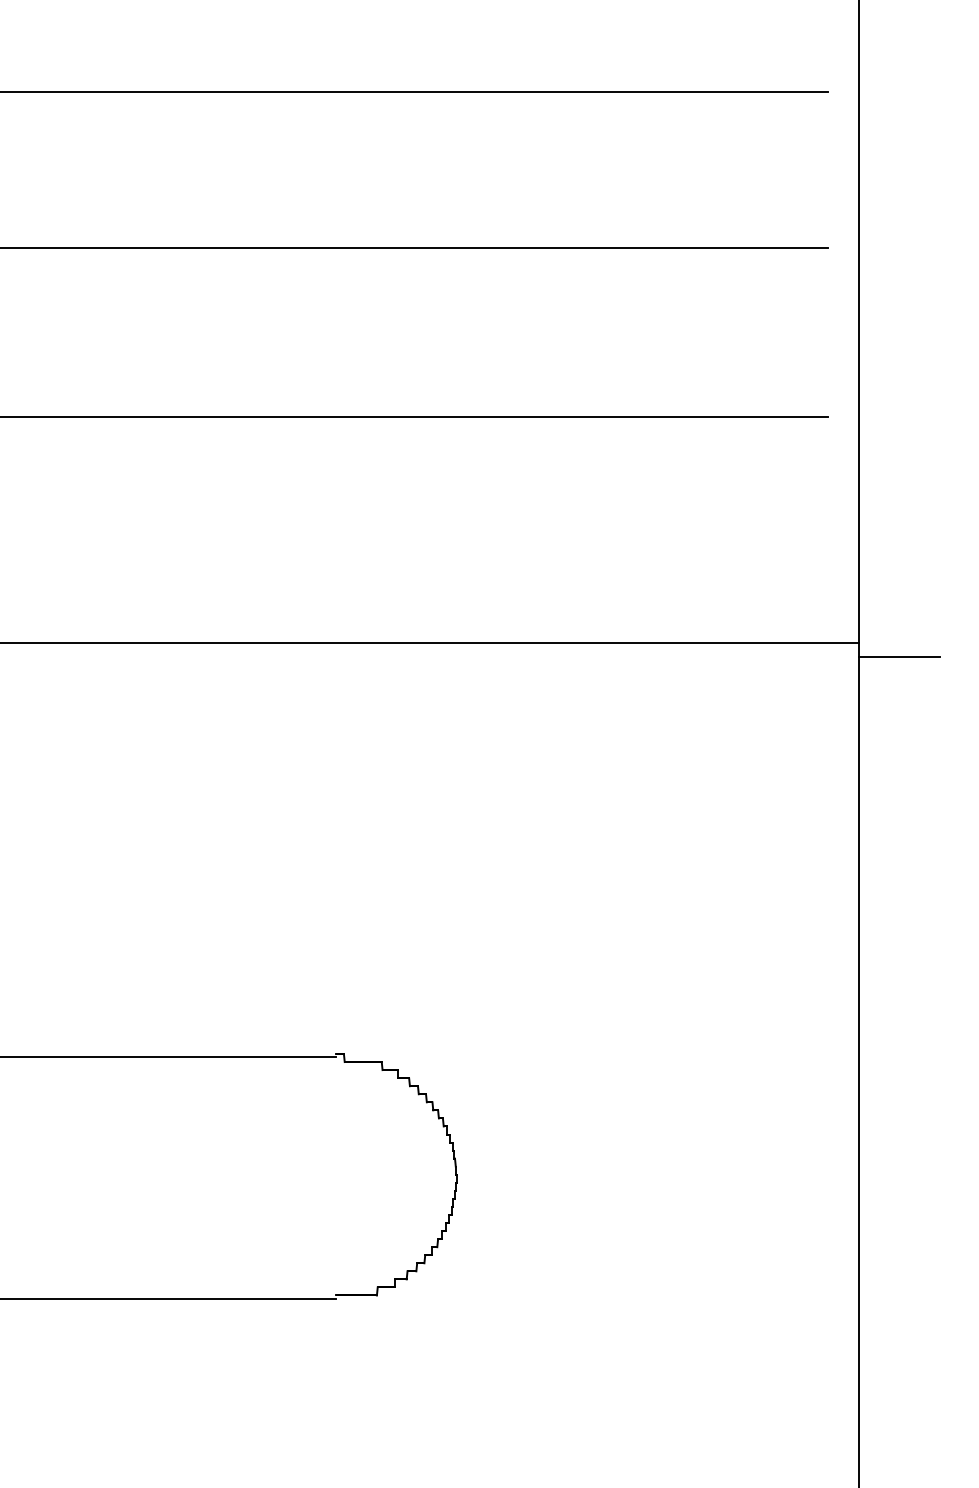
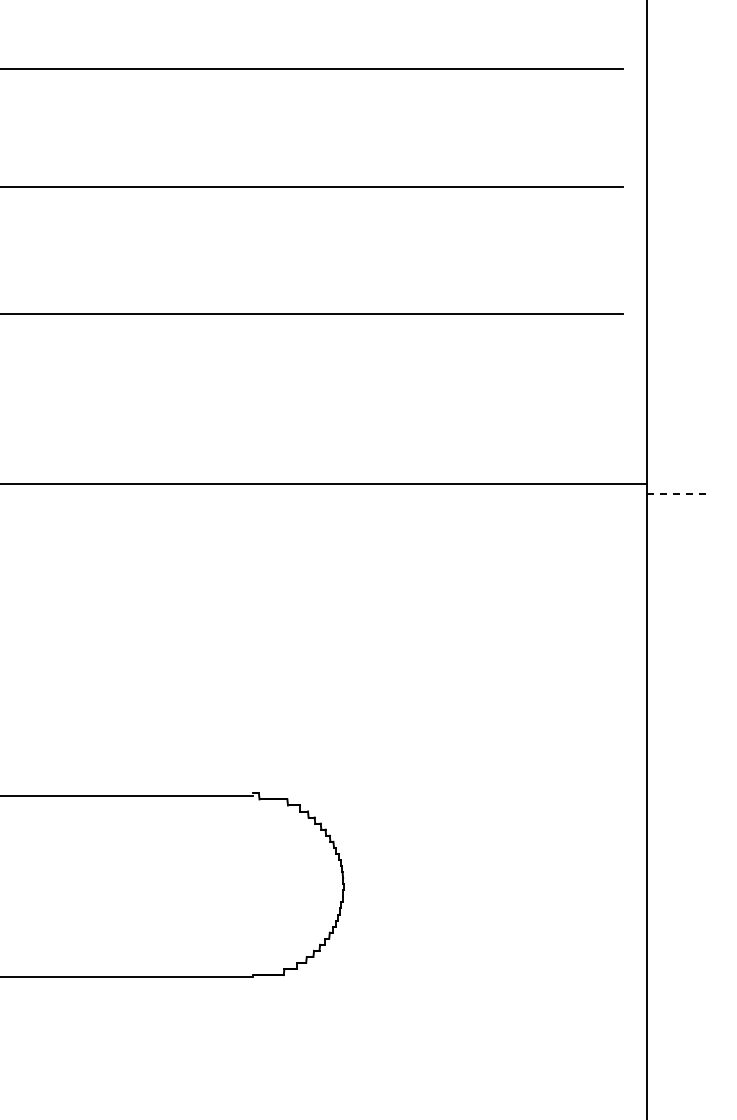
line: (900, 656) -> (677, 494), solid -> dashed

